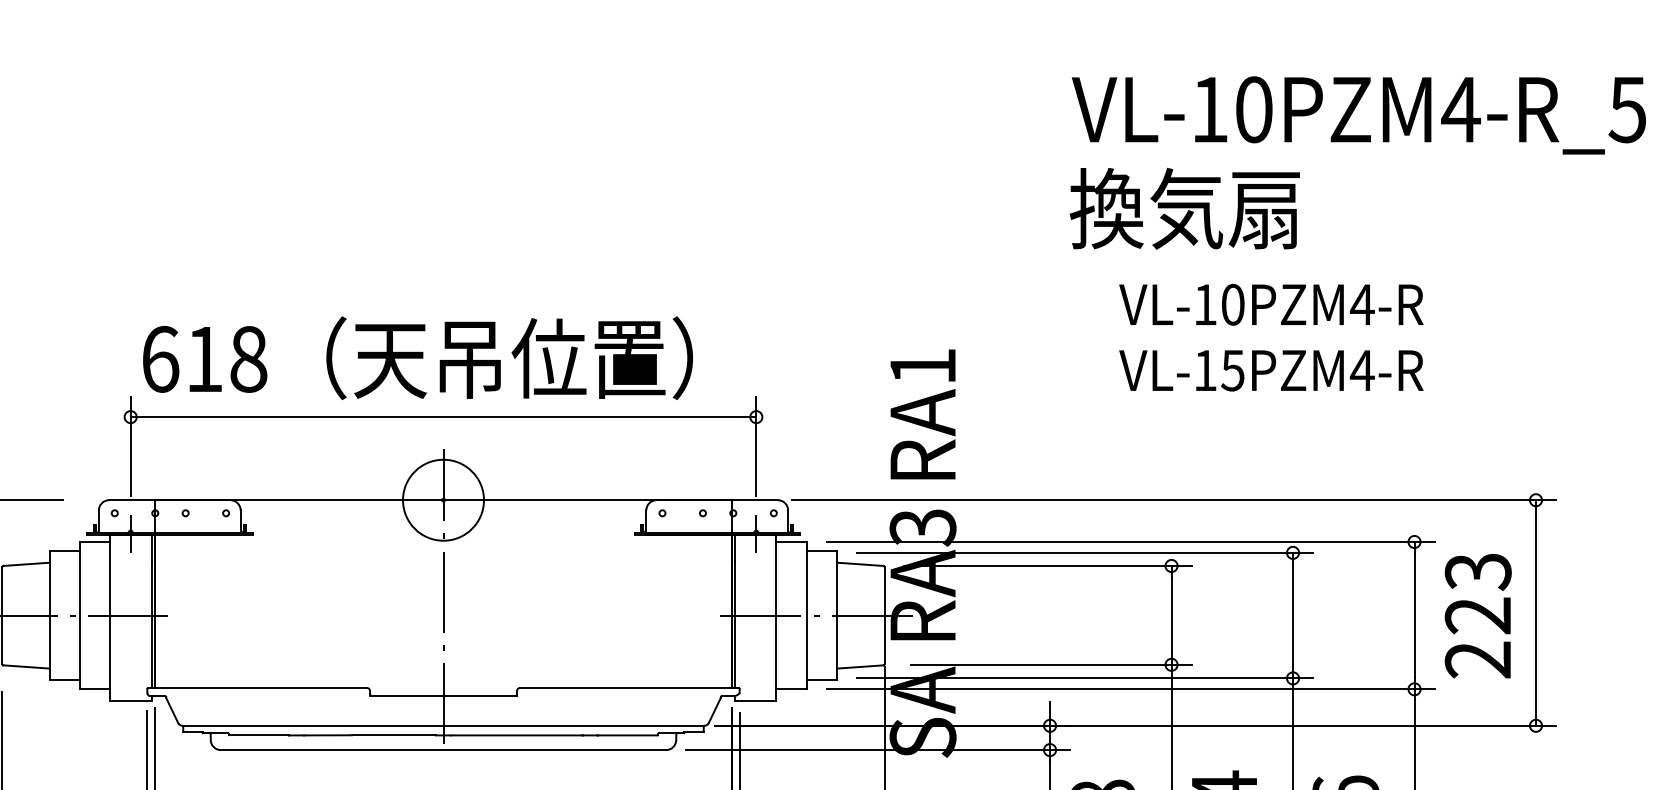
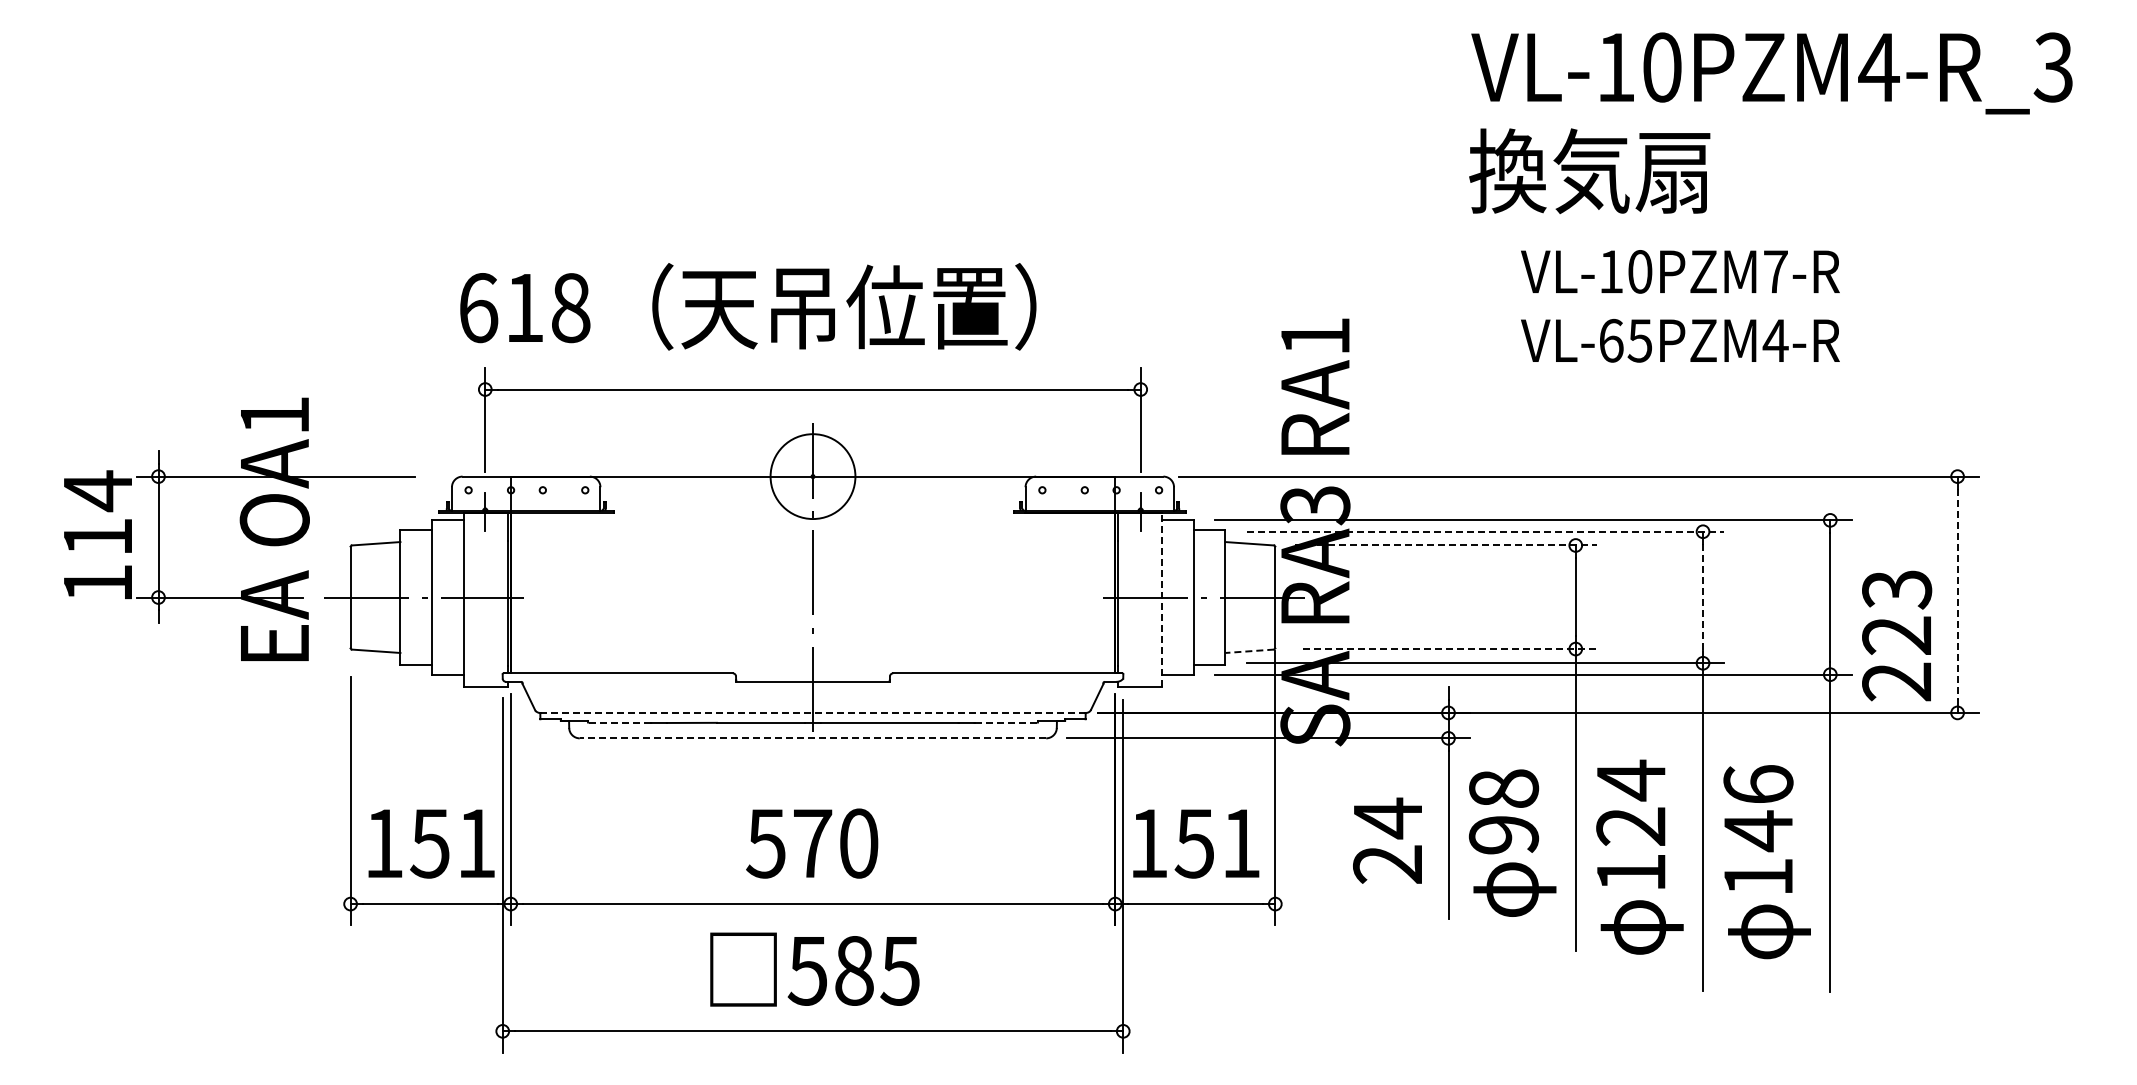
text: (1626, 109) -> (2052, 67), VL-10PZM4-R_5 -> VL-10PZM4-R_3
text: (1362, 304) -> (1775, 271), VL-10PZM4-R -> VL-10PZM7-R
text: (418, 357) -> (748, 306), moved
text: (1205, 370) -> (1611, 340), VL-15PZM4-R -> VL-65PZM4-R
line: (1085, 552) -> (1485, 531), solid -> dashed
line: (1048, 565) -> (1446, 545), solid -> dashed
line: (1535, 613) -> (1957, 595), solid -> dashed
text: (1478, 615) -> (1897, 635), moved
line: (1293, 616) -> (1703, 598), solid -> dashed
line: (776, 617) -> (1161, 599), solid -> dashed
line: (1051, 665) -> (1450, 649), solid -> dashed
line: (860, 667) -> (1249, 651), solid -> dashed
line: (443, 725) -> (813, 712), solid -> dashed
line: (258, 734) -> (619, 722), solid -> dashed
line: (627, 734) -> (1005, 722), solid -> dashed
line: (443, 750) -> (812, 738), solid -> dashed

